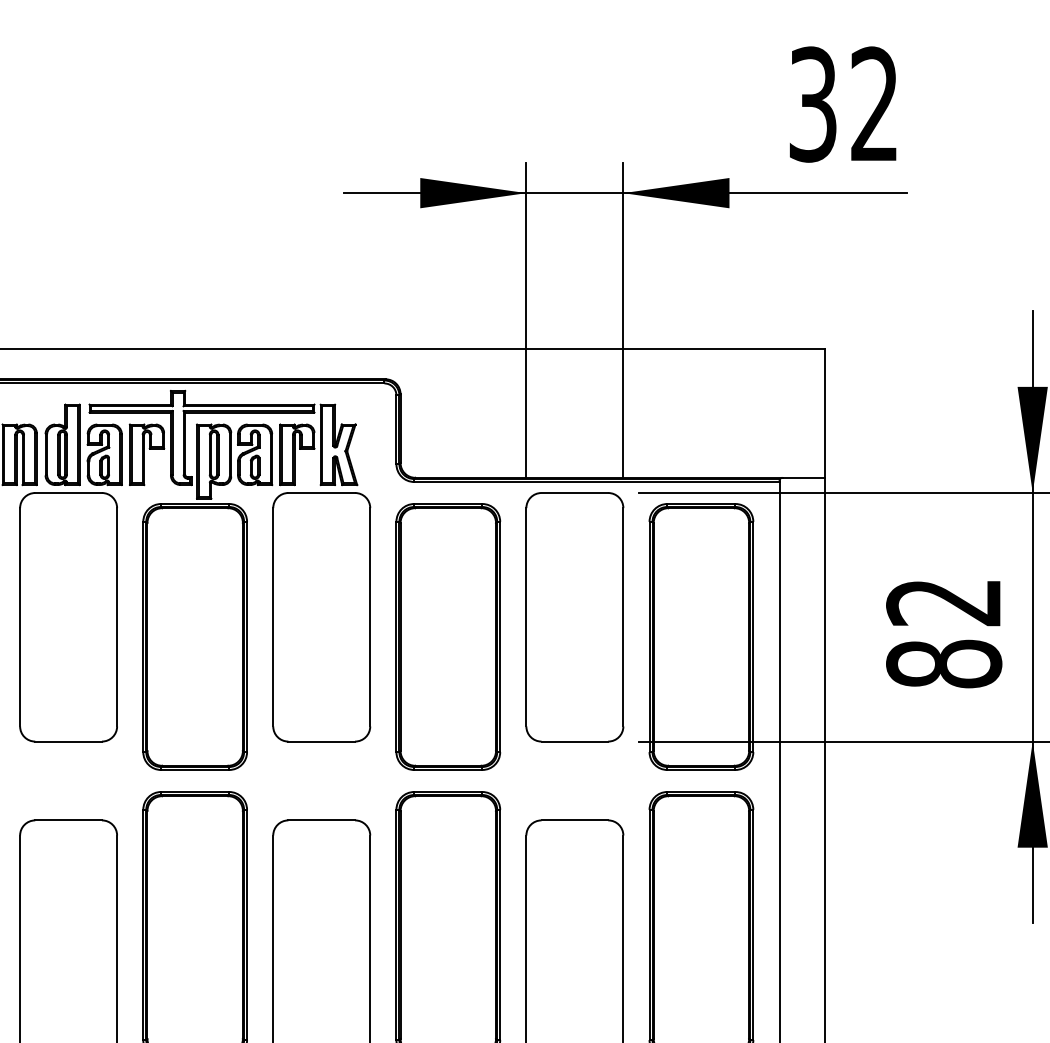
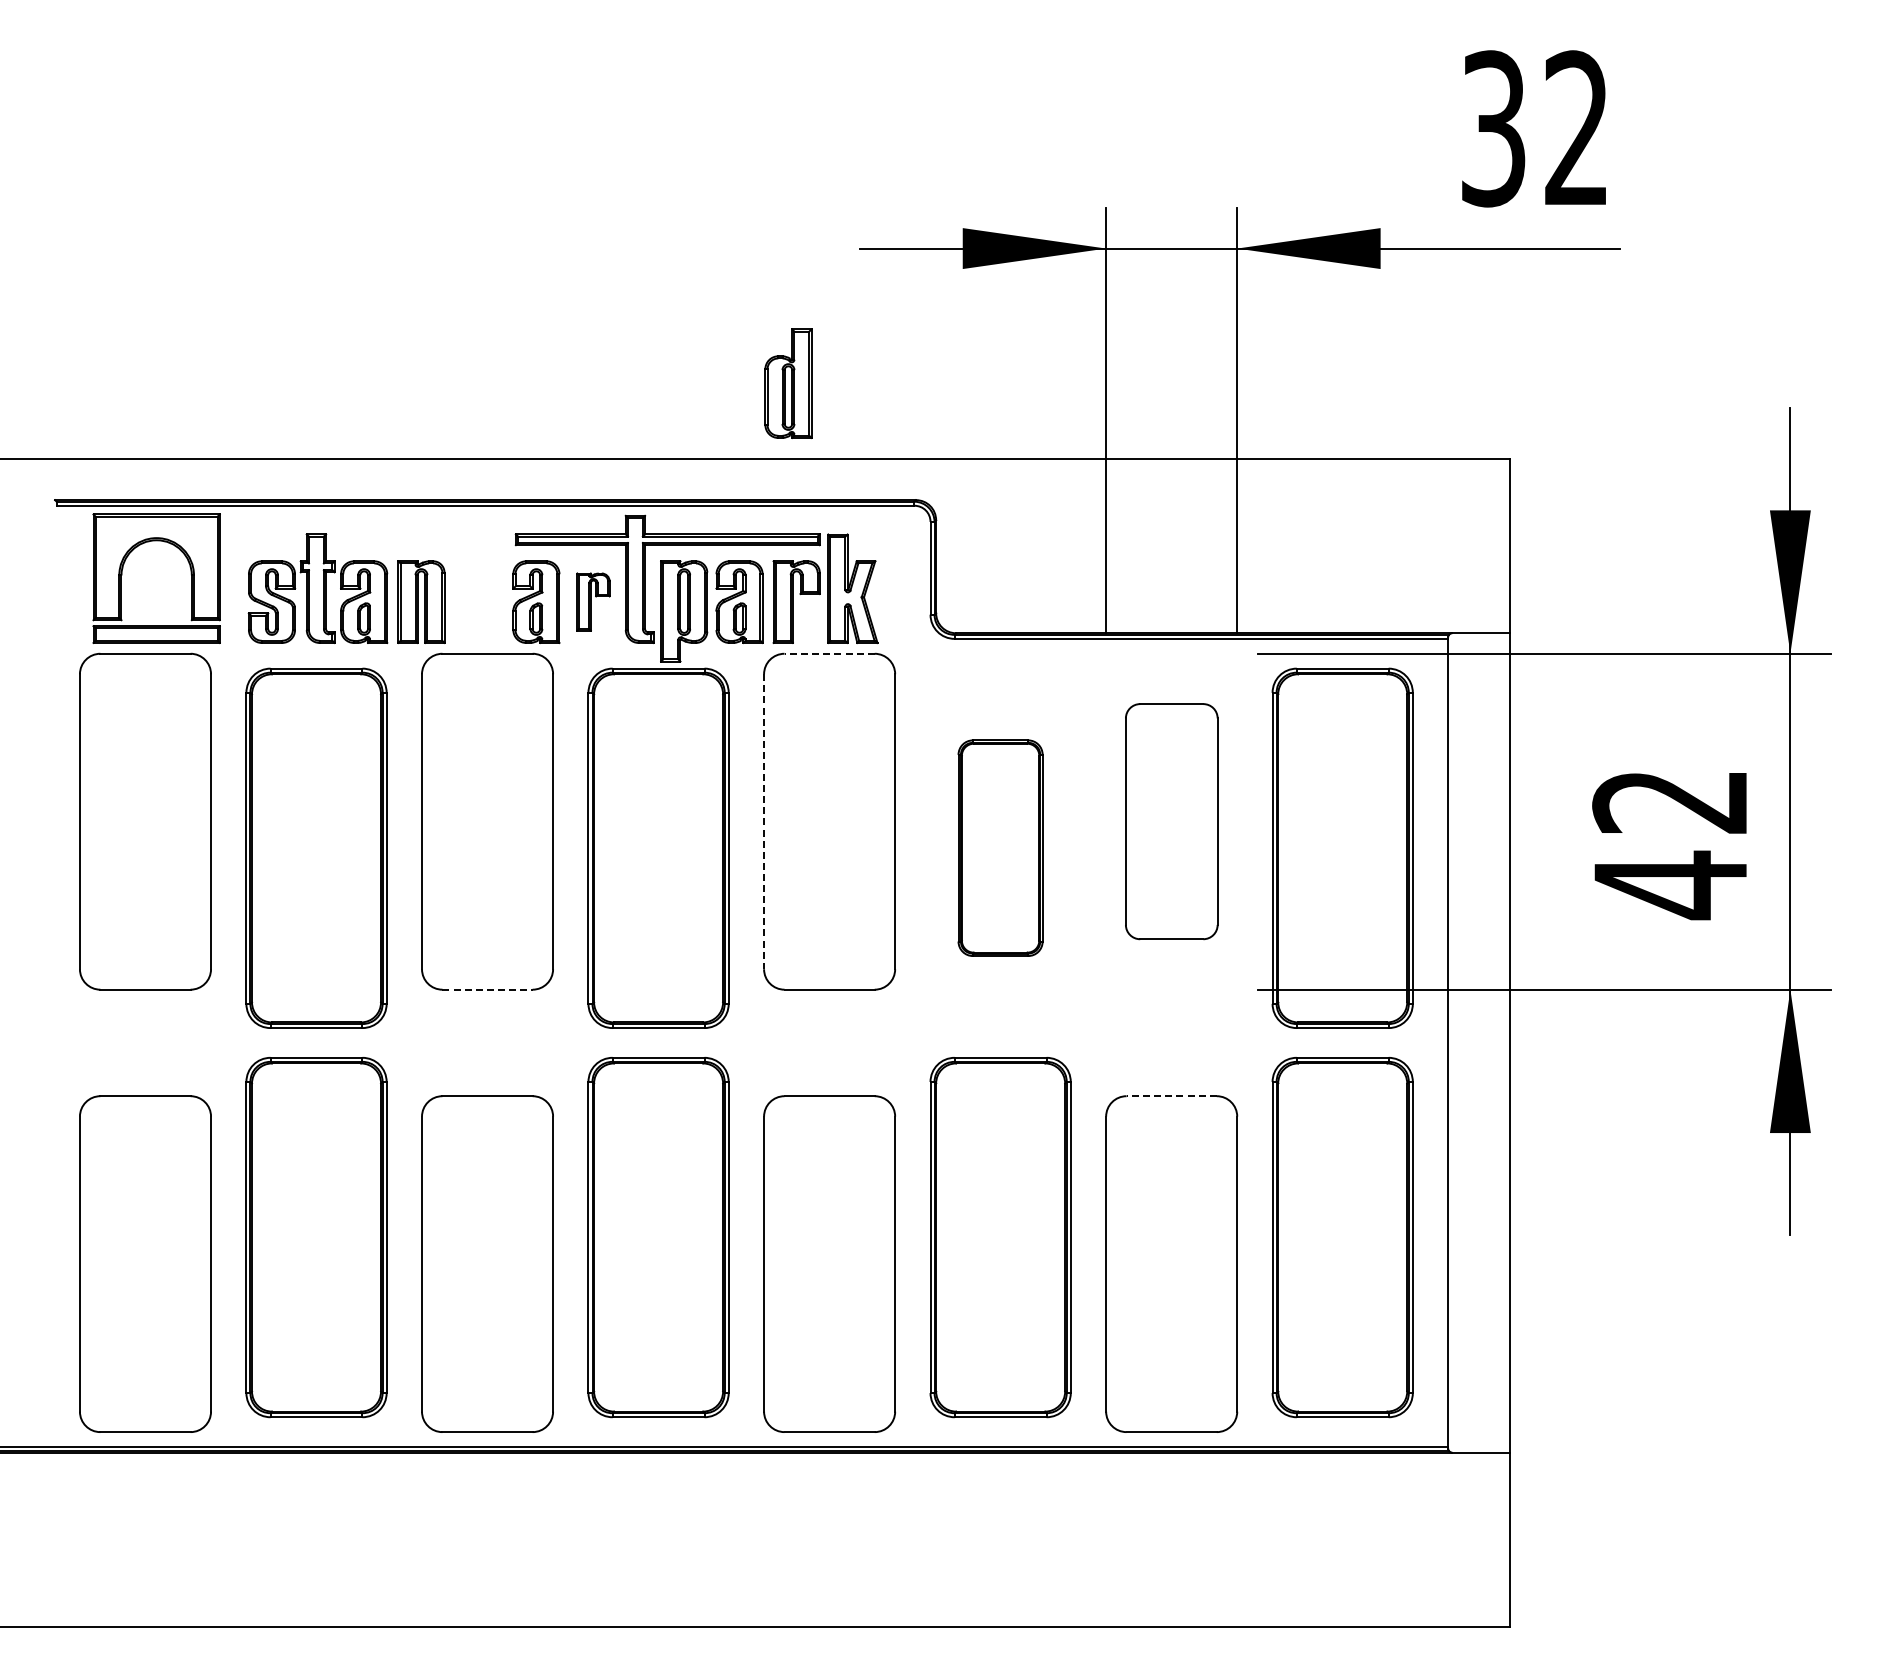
part: (62, 444) -> (788, 383), moved
part: (147, 454) -> (593, 601), size x0.7
line: (321, 492) -> (829, 653), solid -> dashed
line: (273, 617) -> (764, 821), solid -> dashed
part: (574, 617) -> (1171, 821), size x0.7
part: (448, 636) -> (1000, 847), size x0.6
text: (944, 664) -> (1670, 885), 82 -> 42
line: (69, 741) -> (488, 989), solid -> dashed
line: (574, 820) -> (1171, 1096), solid -> dashed

